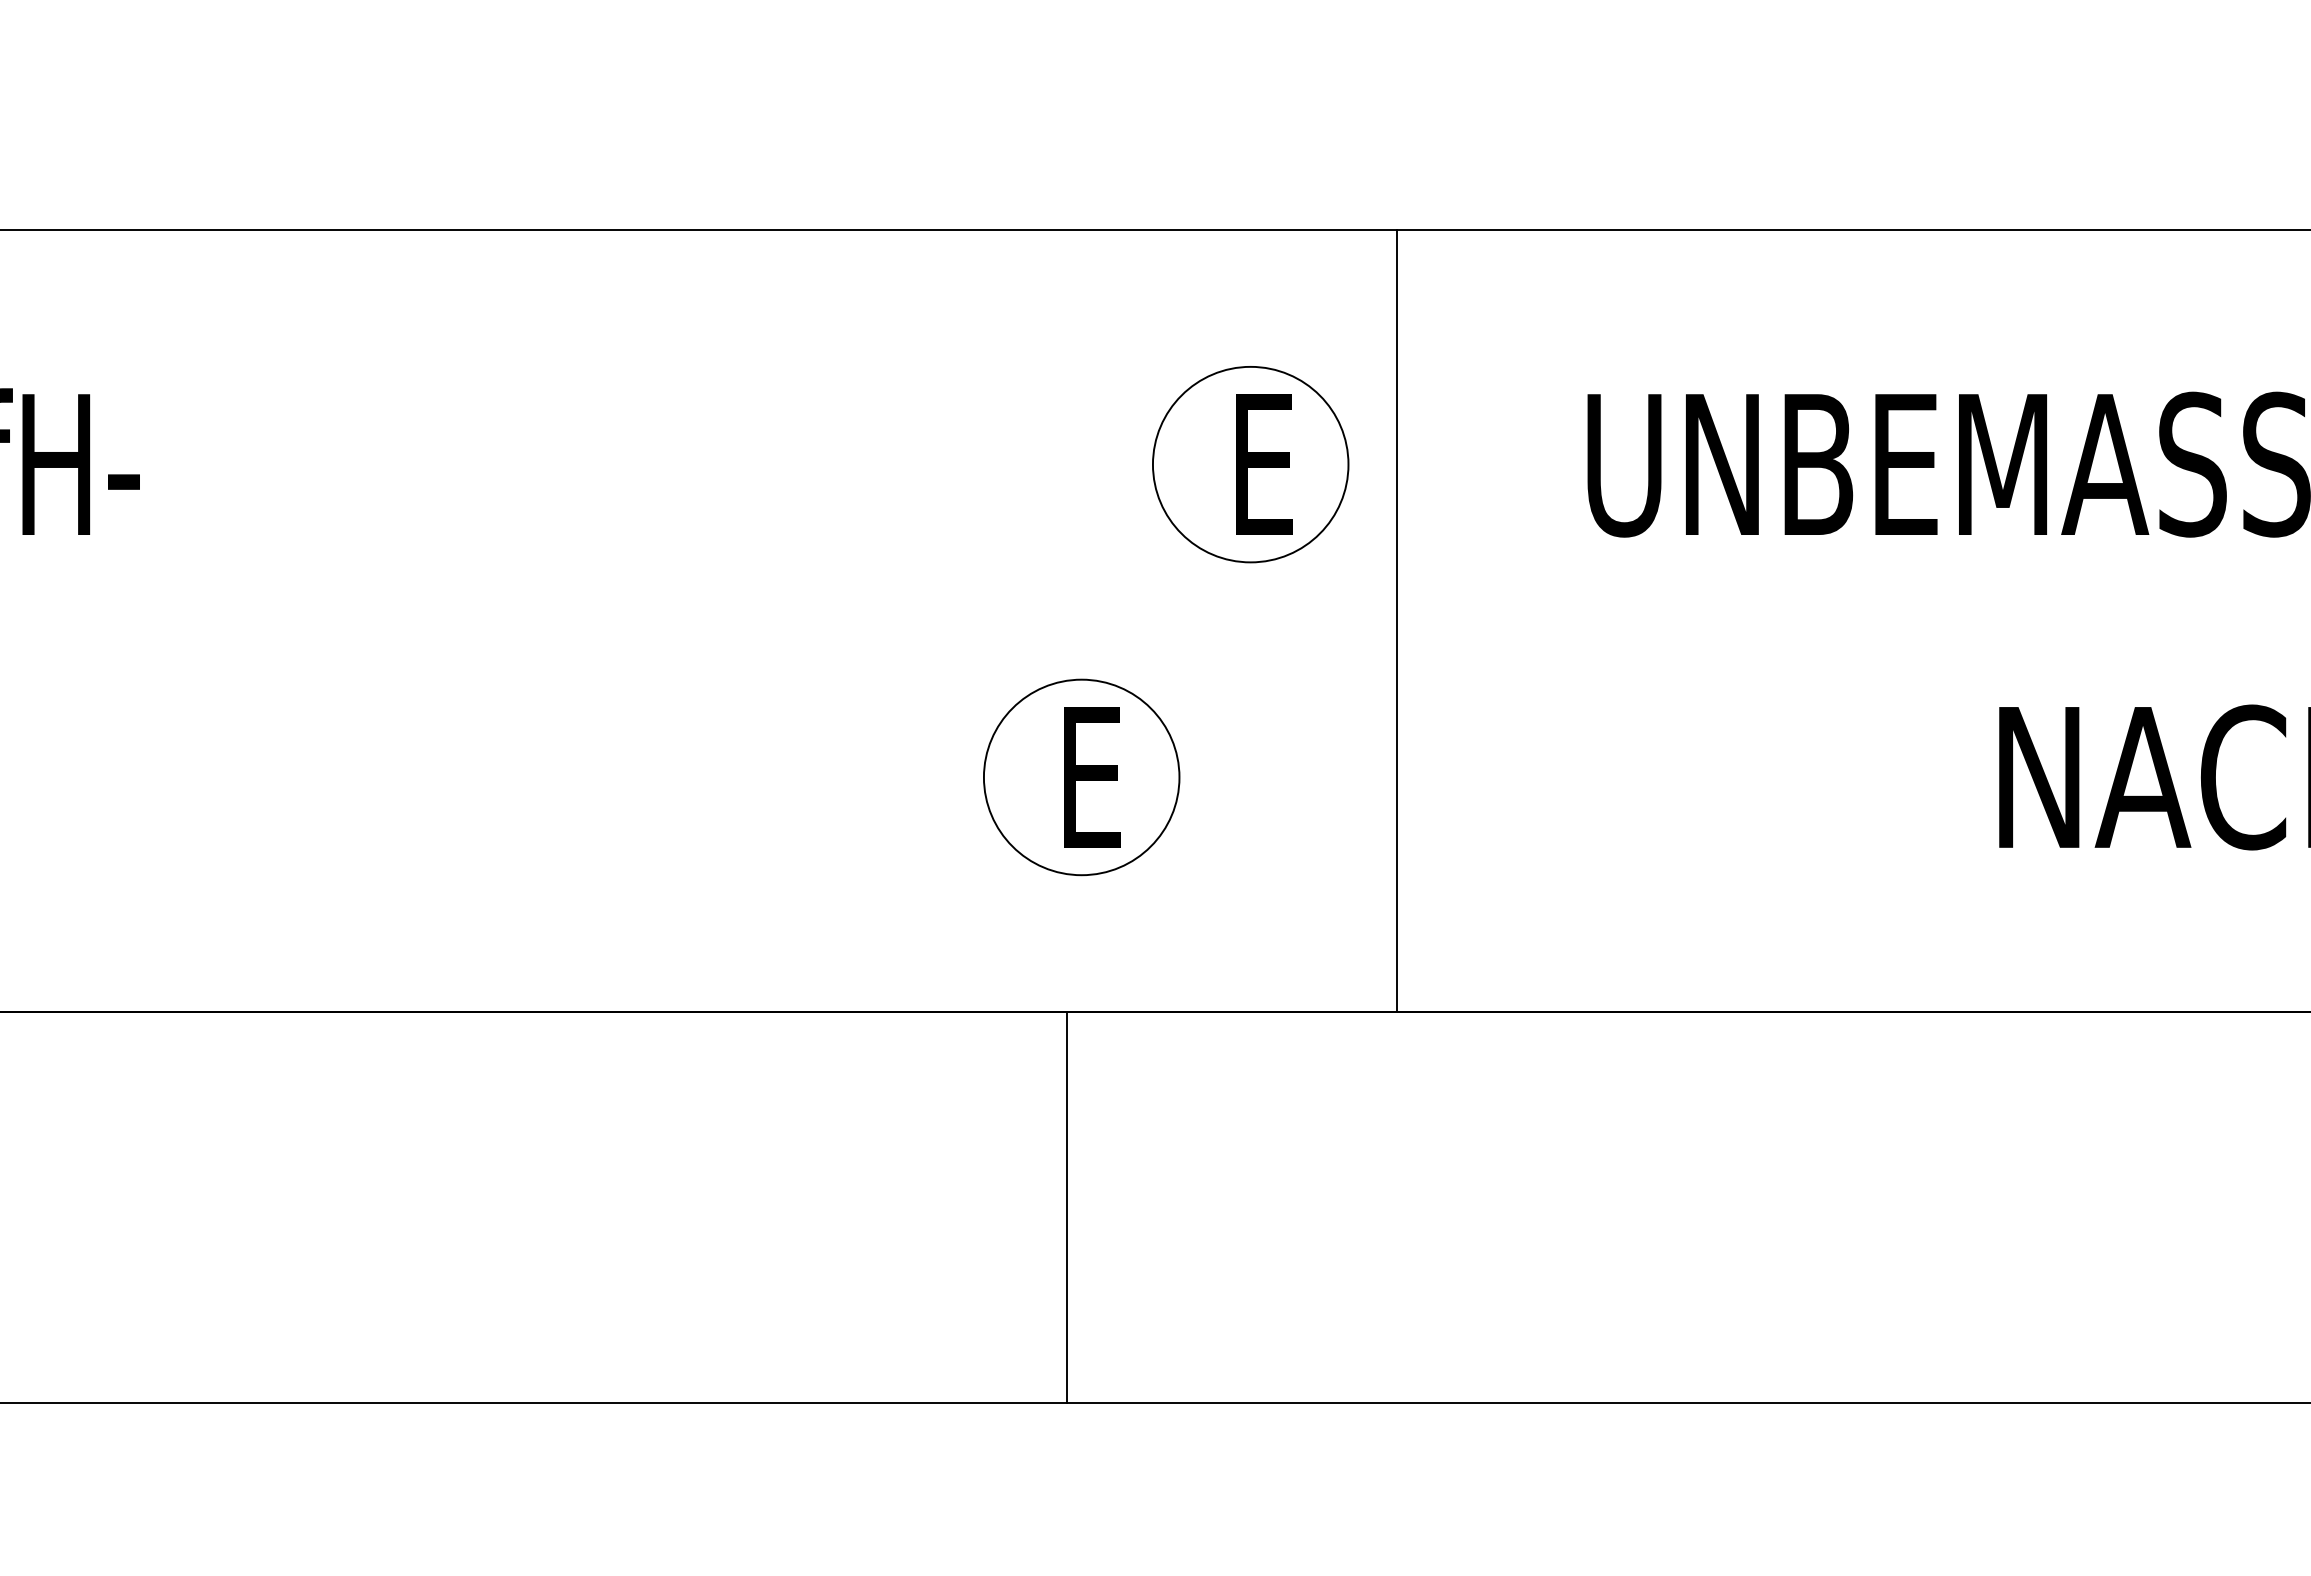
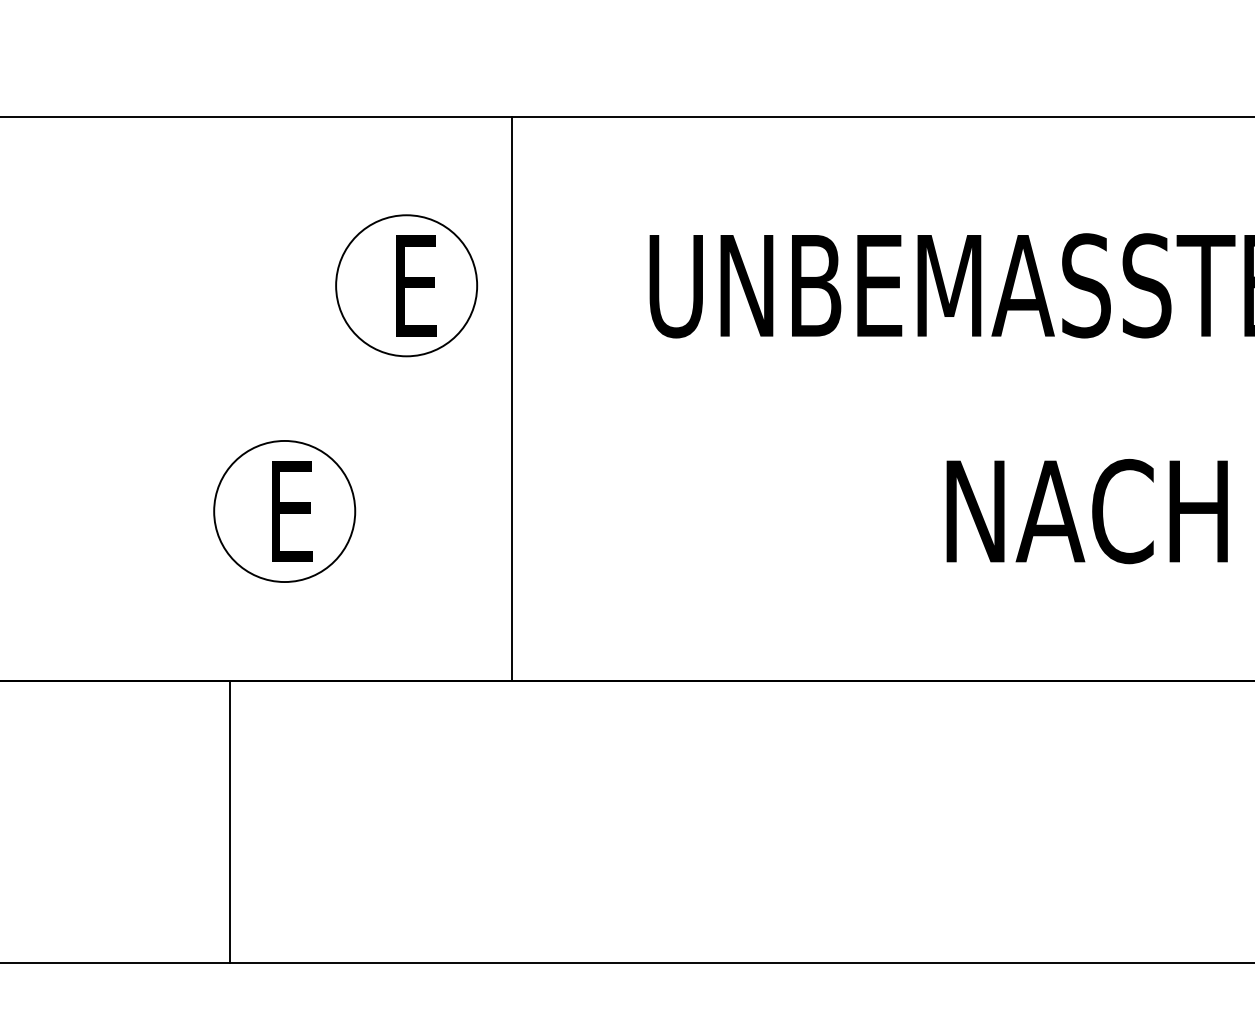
line: (1067, 1207) -> (230, 821), moved

